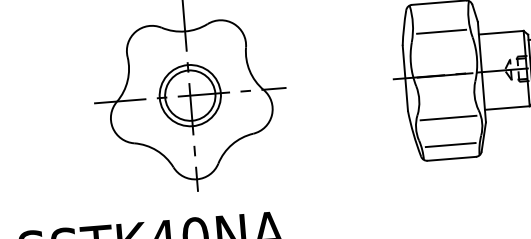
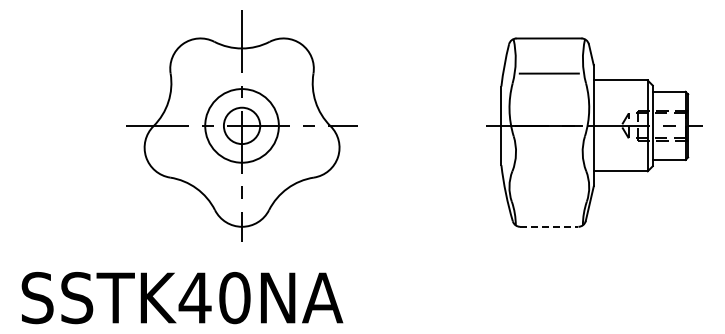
circle: (189, 95) -> (241, 125), size x0.6
line: (447, 117) -> (548, 177), removed
line: (450, 145) -> (549, 210), removed
line: (451, 158) -> (549, 226), solid -> dashed

